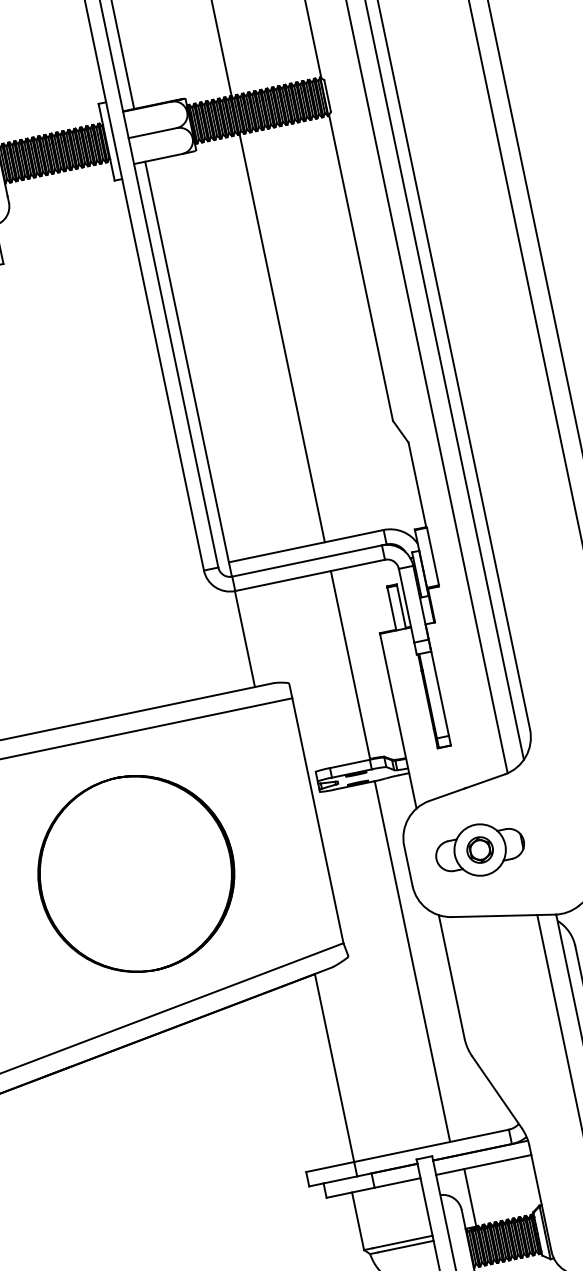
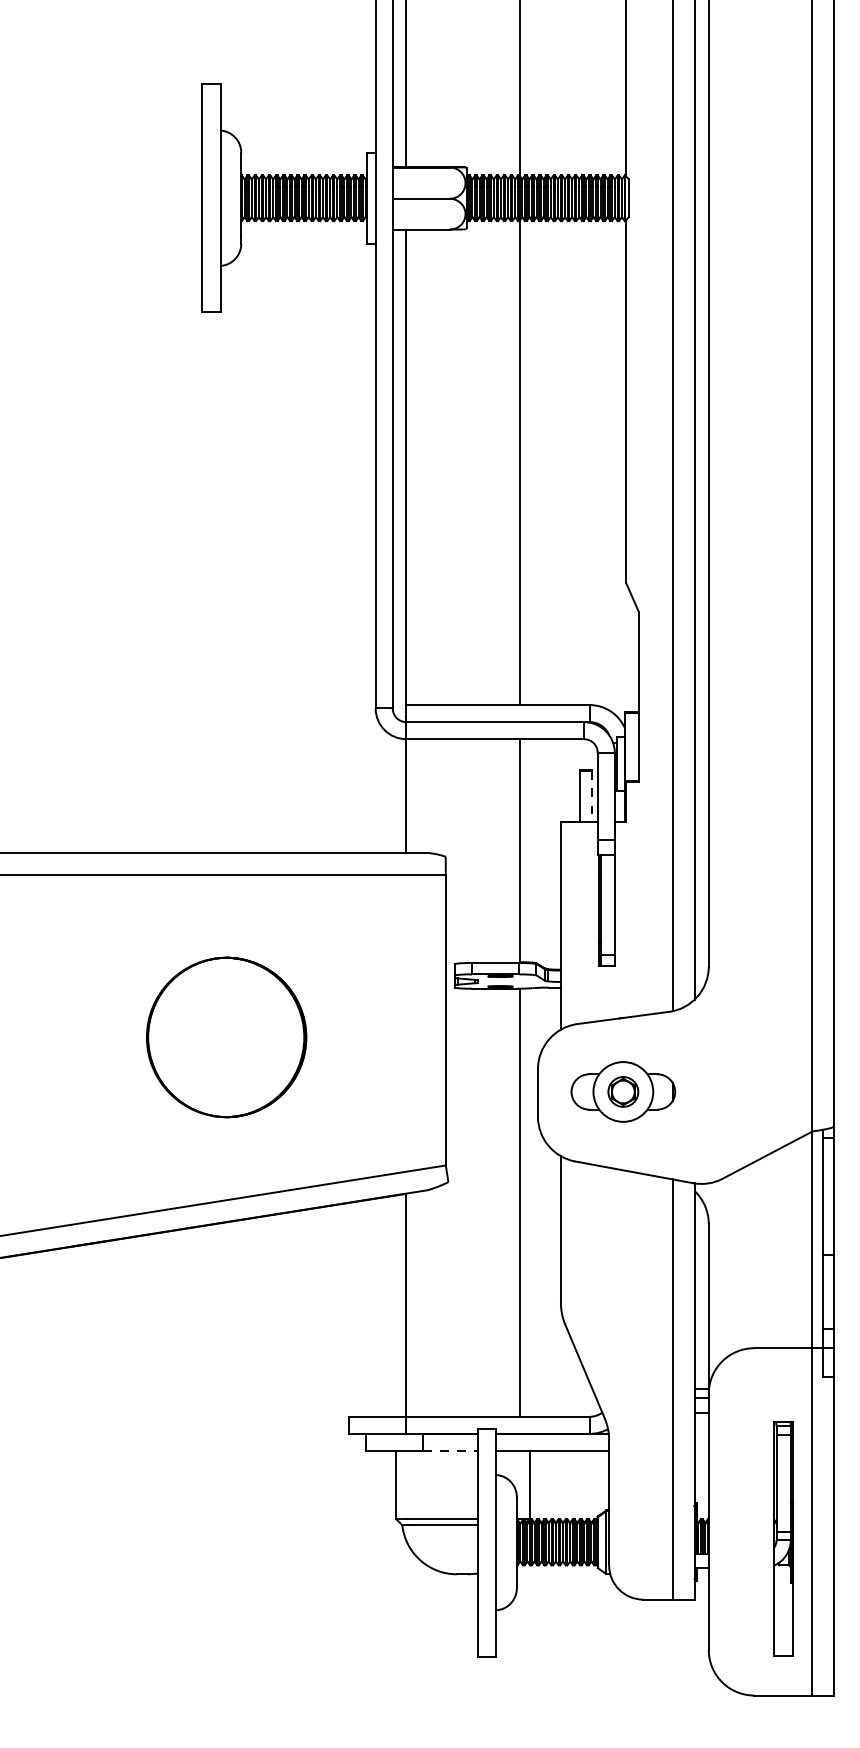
line: (401, 607) -> (591, 797), solid -> dashed
part: (136, 874) -> (226, 1037), size x0.7
line: (397, 1182) -> (450, 1450), solid -> dashed

